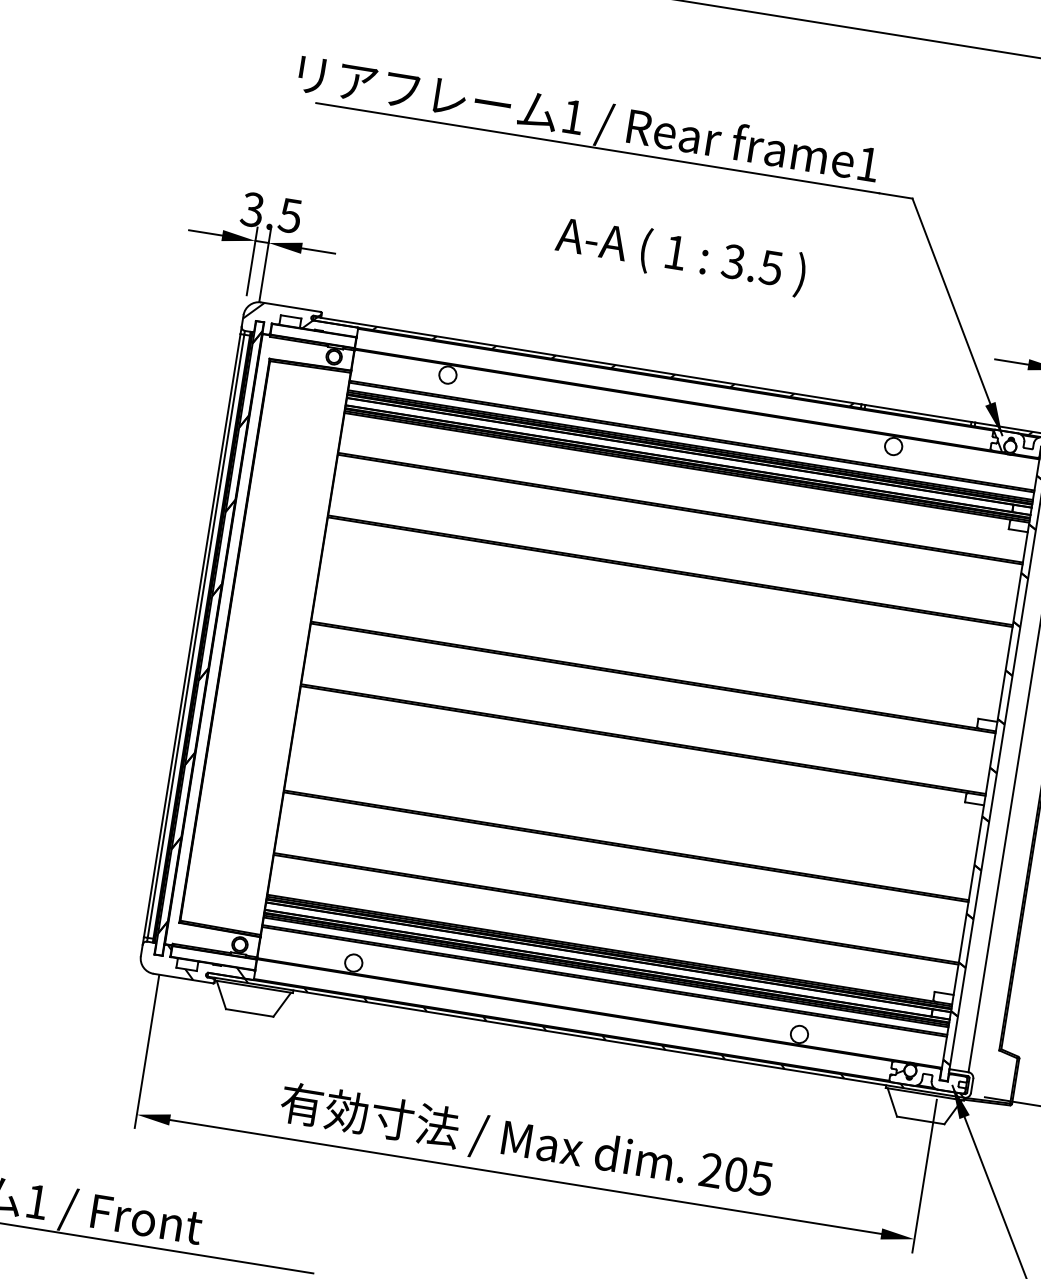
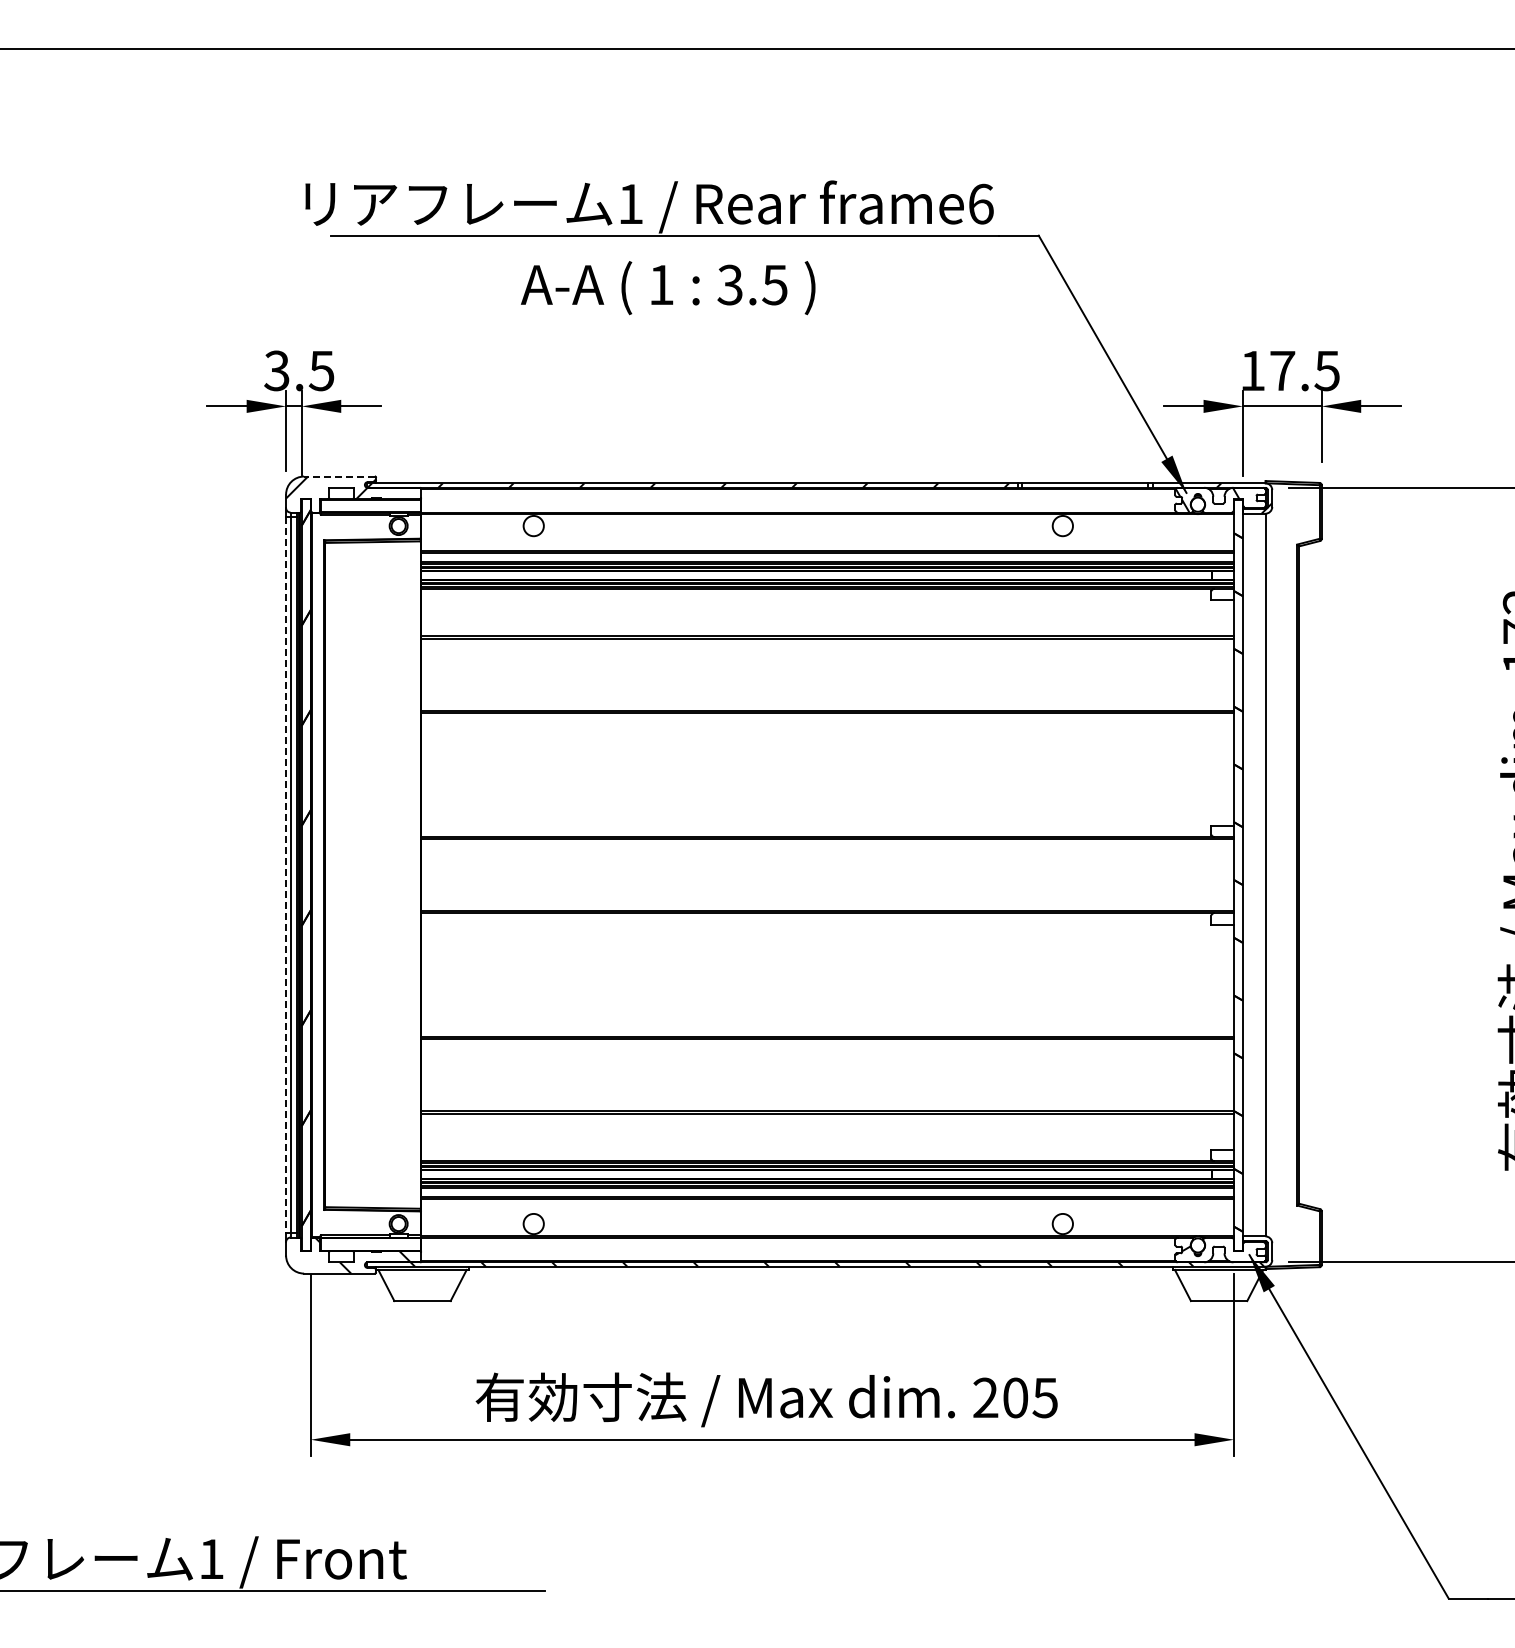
text: (868, 163) -> (981, 203), frame1 -> frame6
text: (681, 256) -> (668, 288), moved
line: (290, 307) -> (338, 476), solid -> dashed
line: (192, 636) -> (286, 875), solid -> dashed

